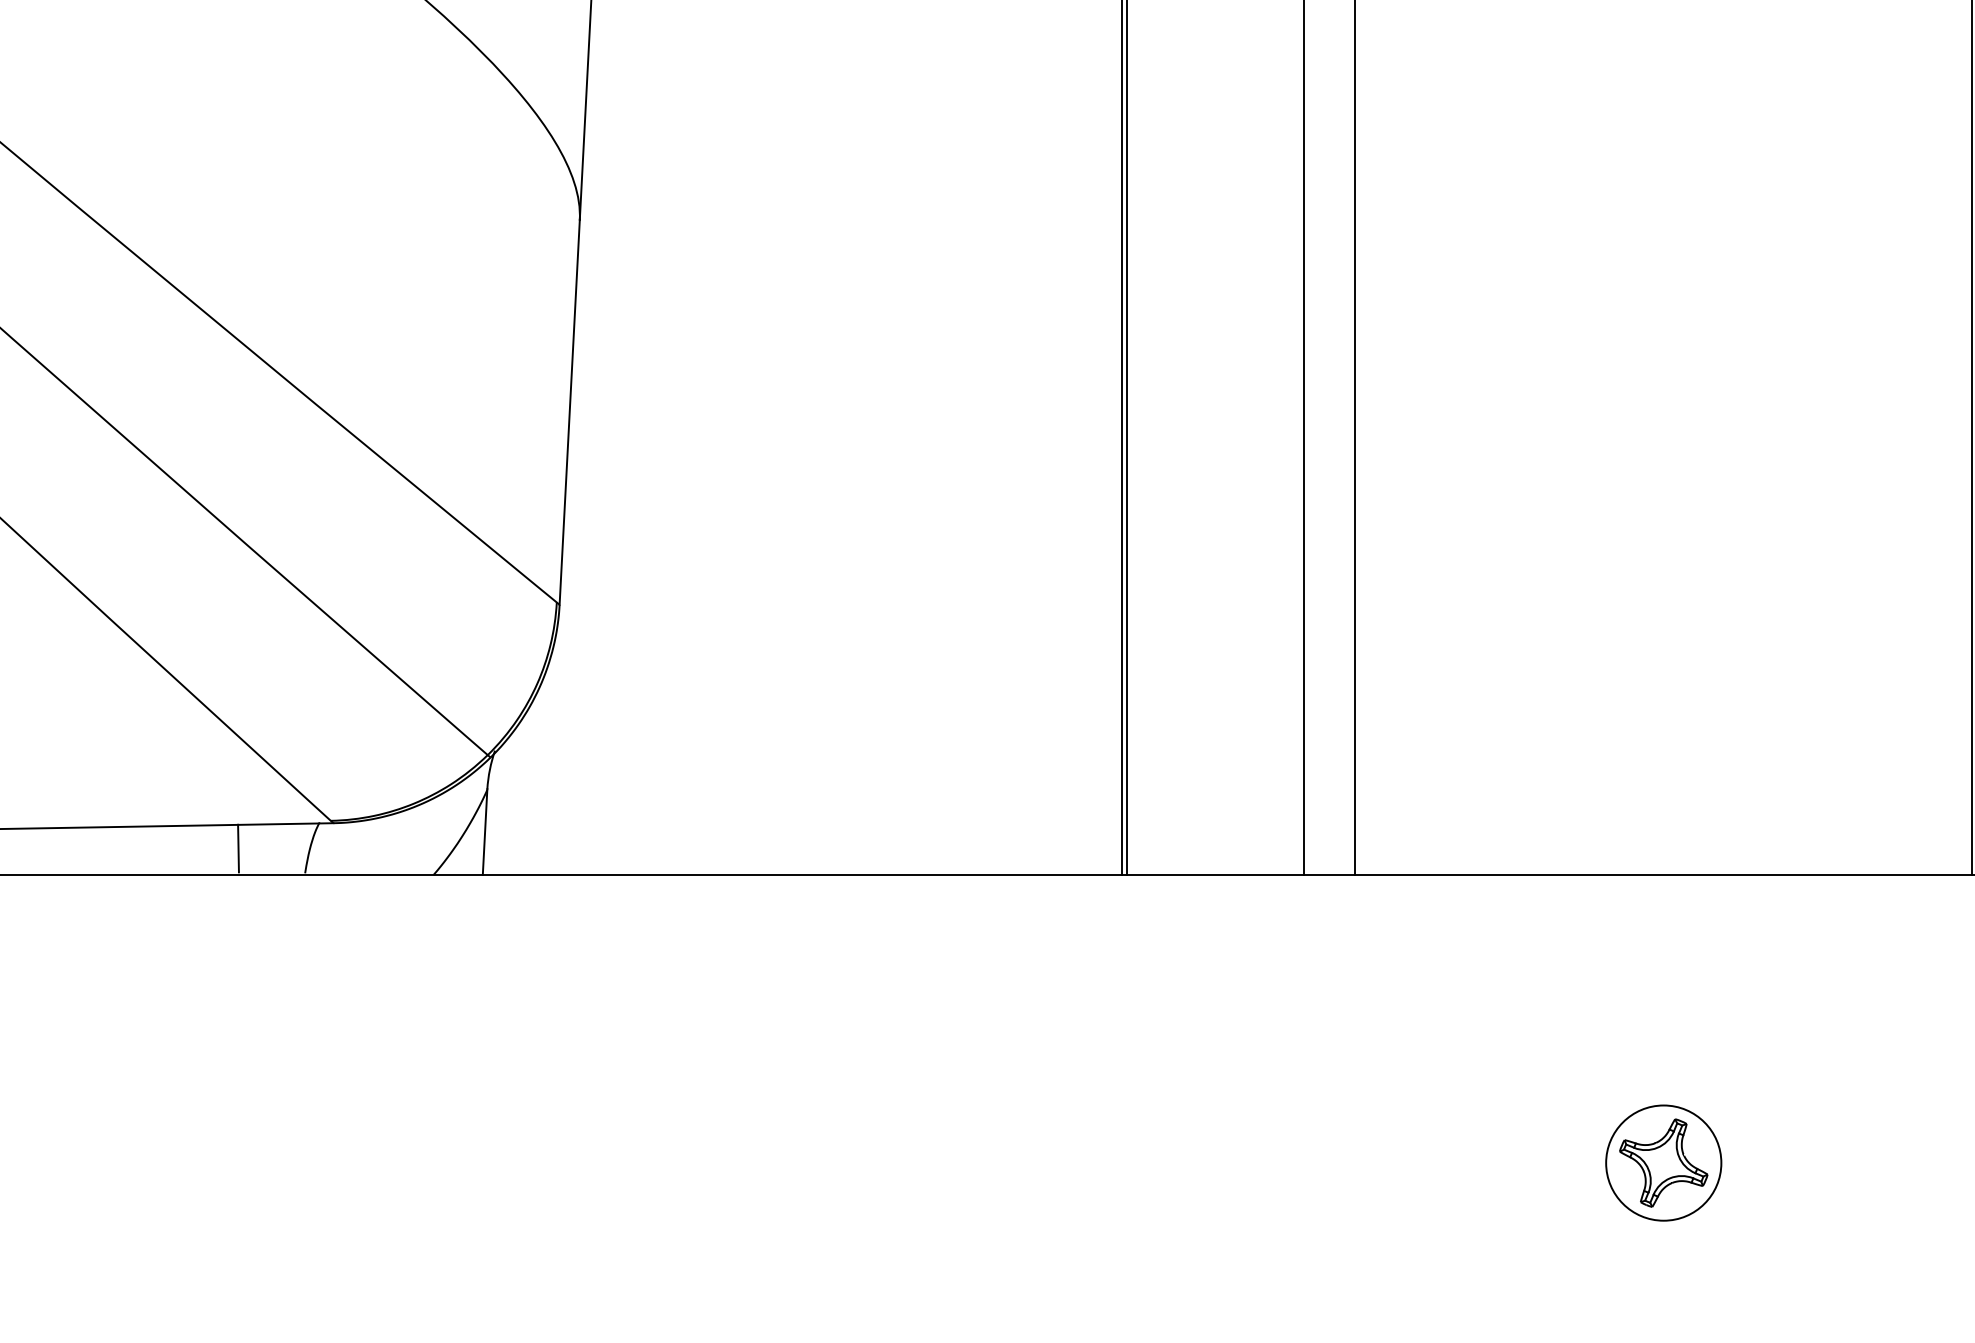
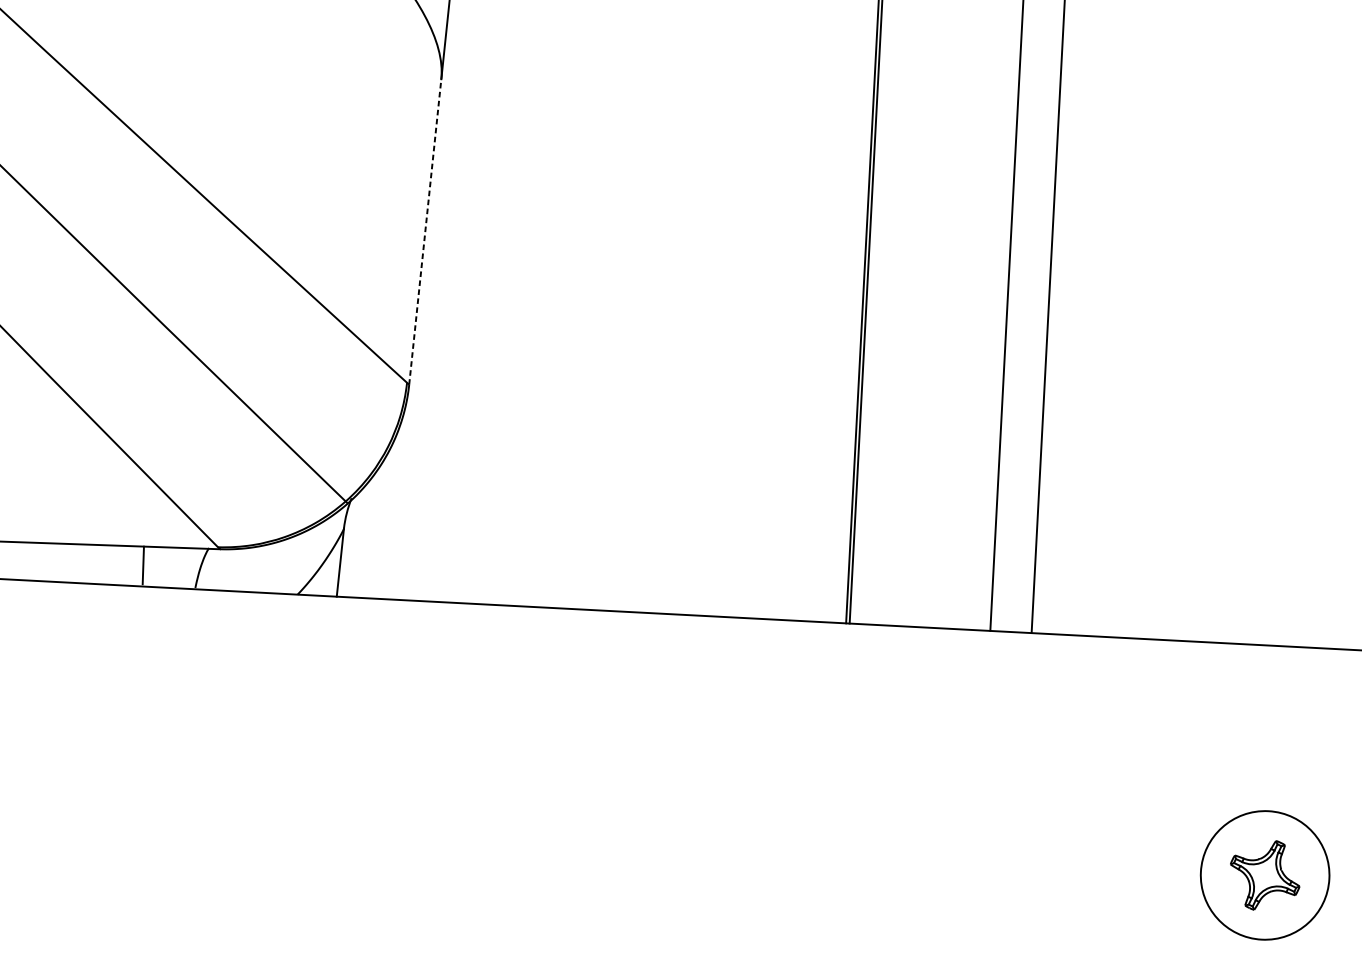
line: (569, 412) -> (425, 232), solid -> dashed
circle: (1663, 1162) -> (1264, 874), size x1.4

